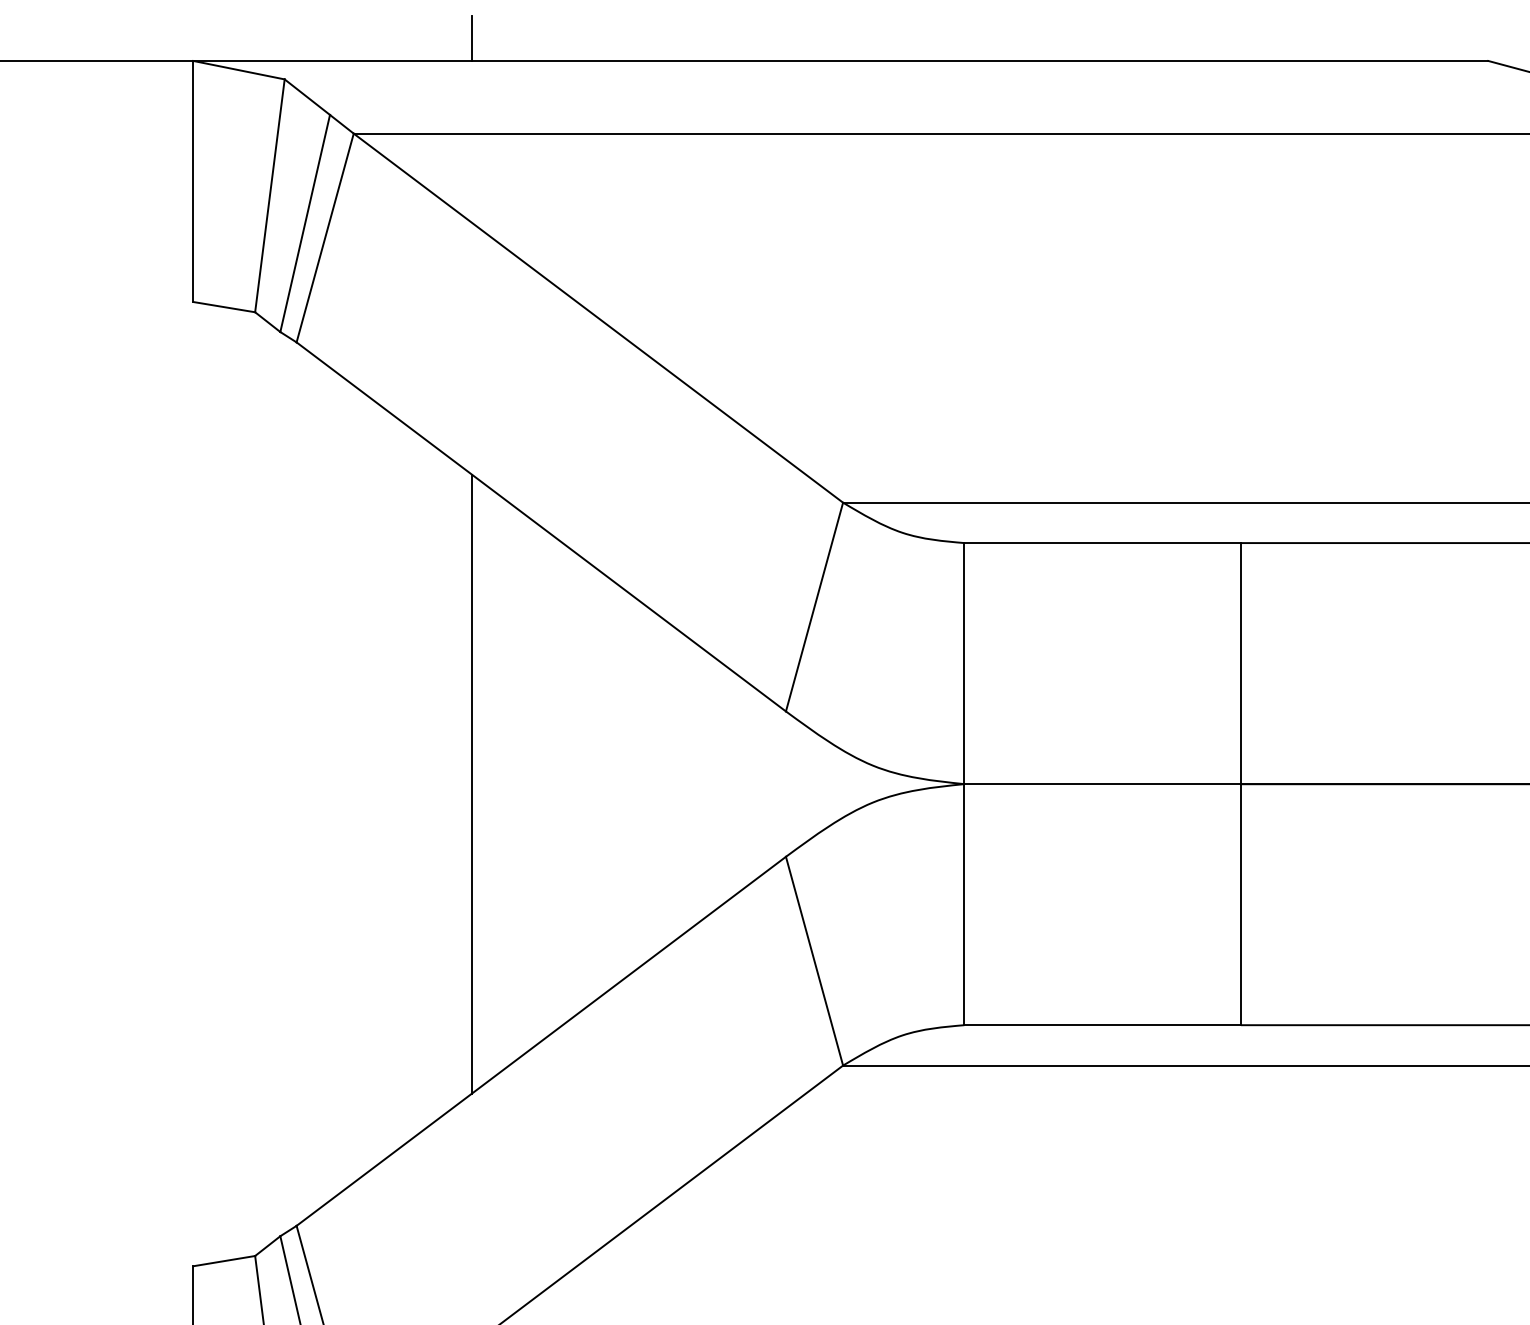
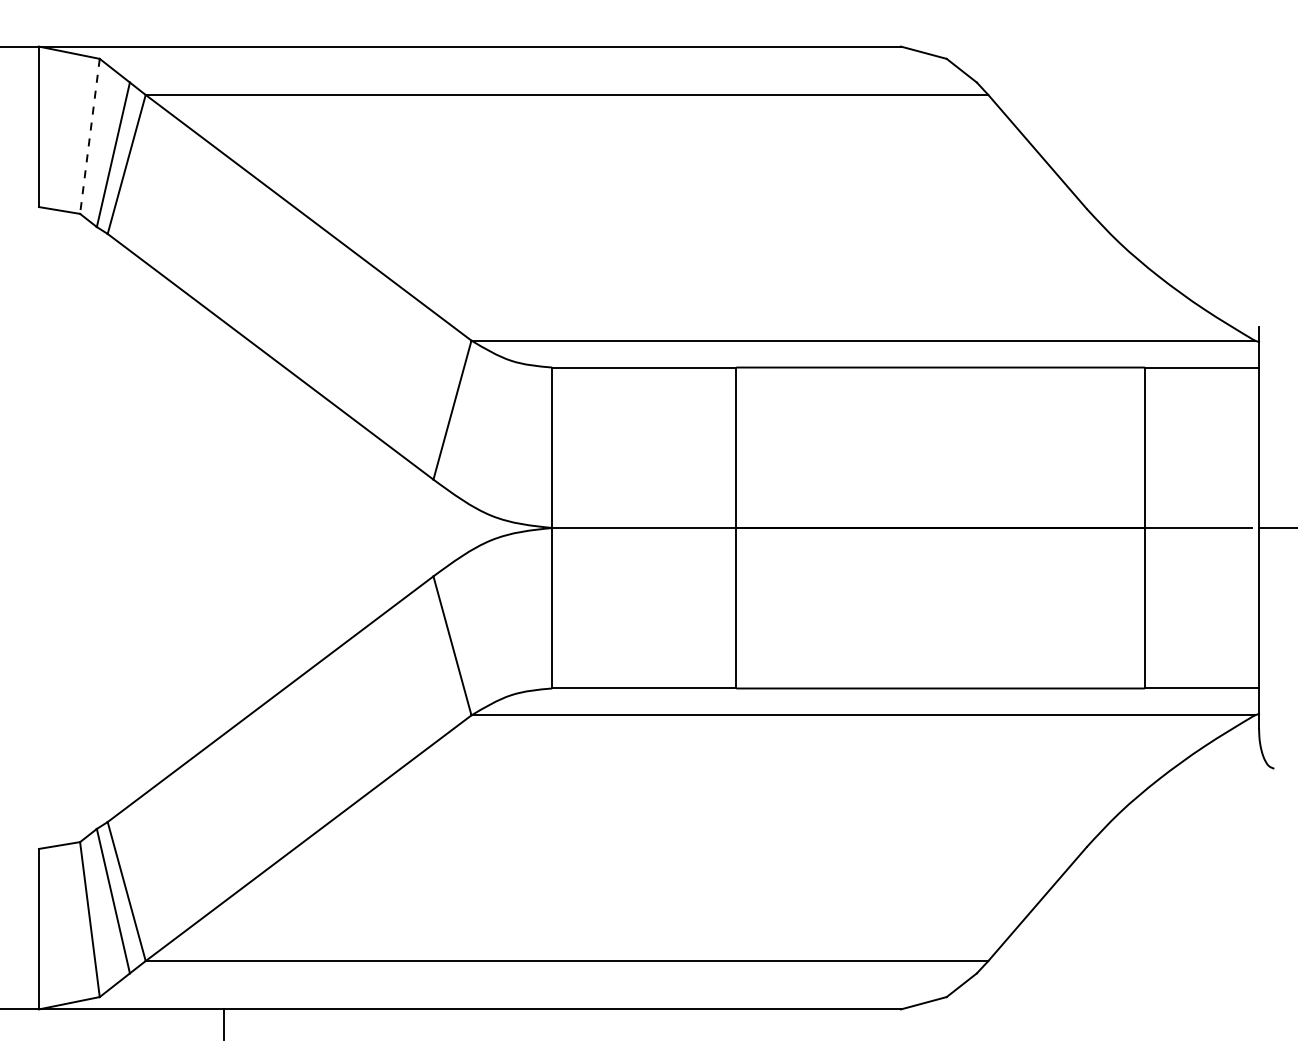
line: (472, 38) -> (224, 31), removed
line: (269, 196) -> (89, 136), solid -> dashed
line: (472, 783) -> (224, 527), removed

